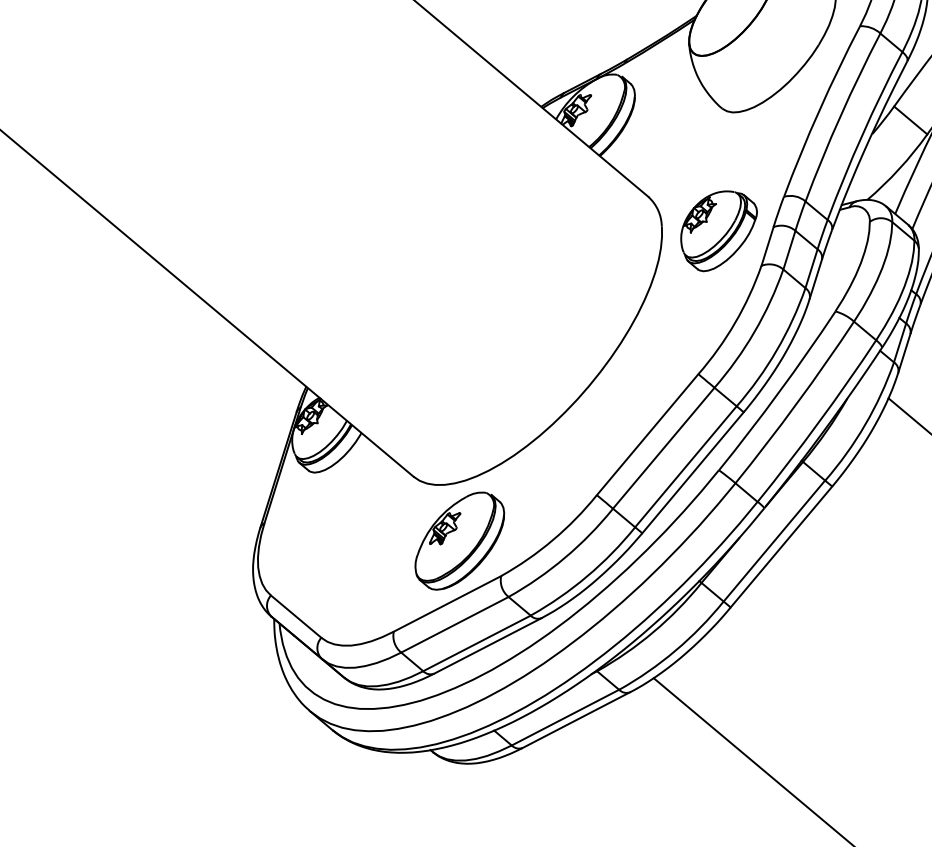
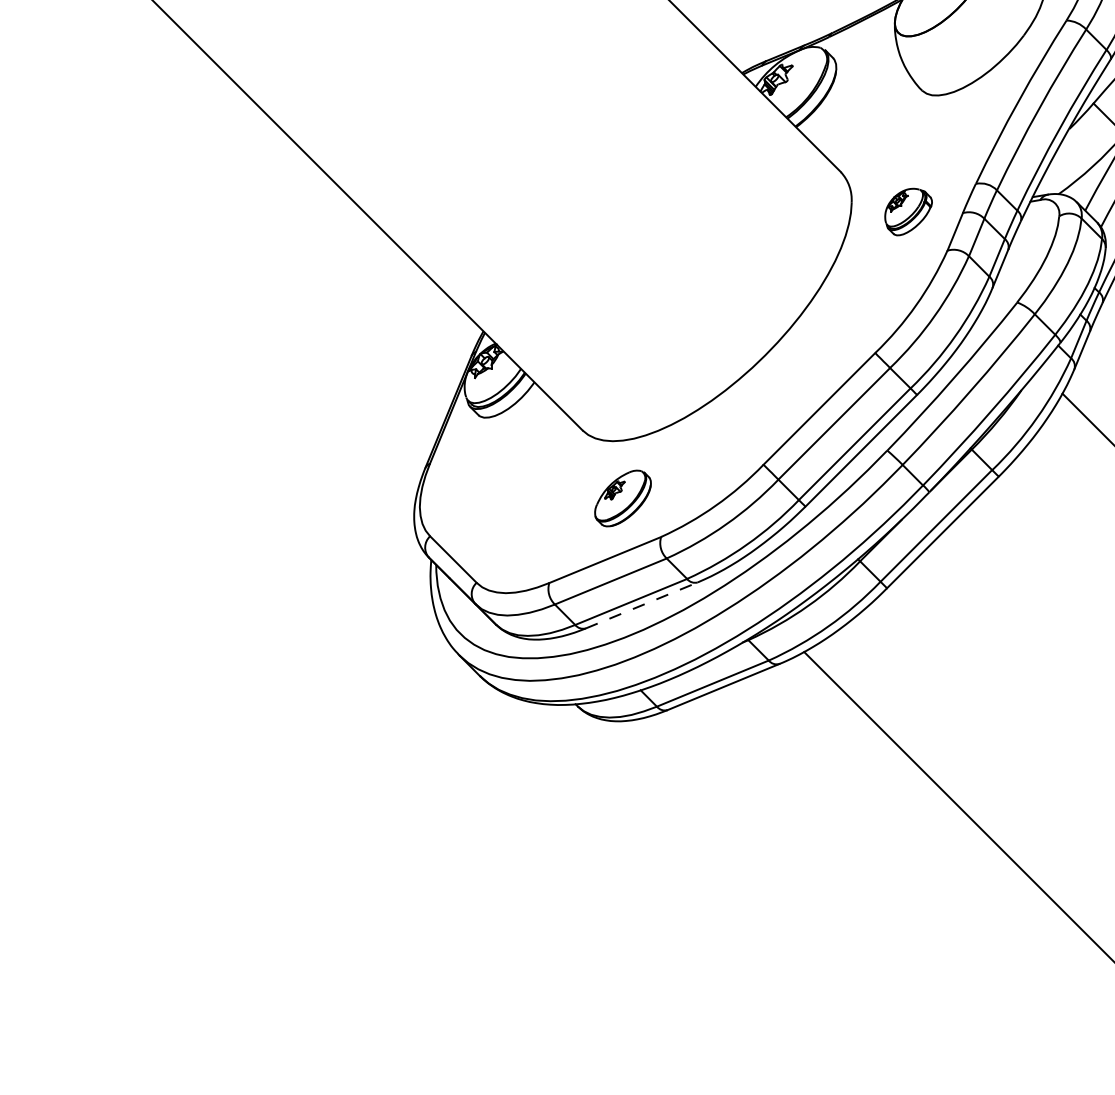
part: (719, 230) -> (908, 211), size x0.6
part: (459, 541) -> (622, 498), size x0.6
line: (487, 646) -> (641, 605), solid -> dashed

